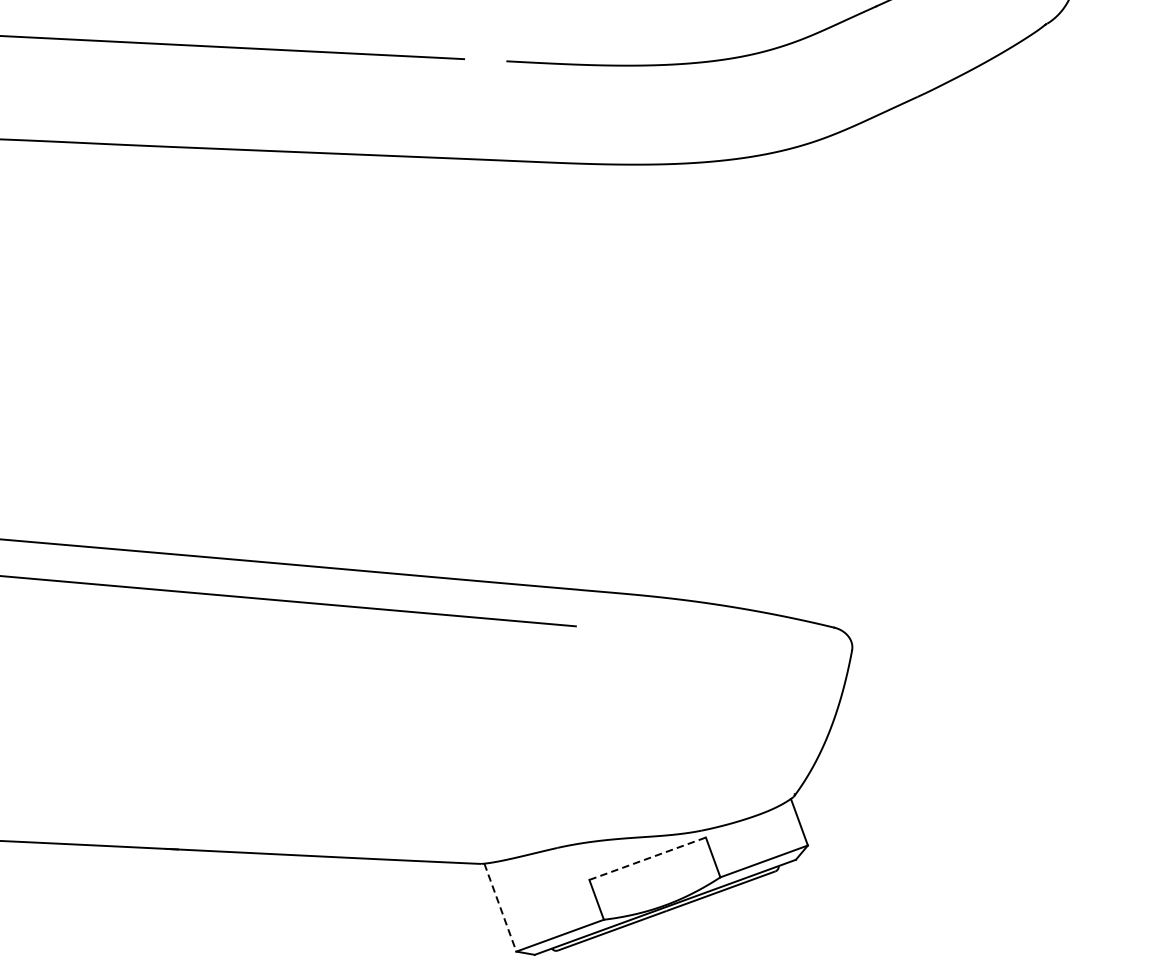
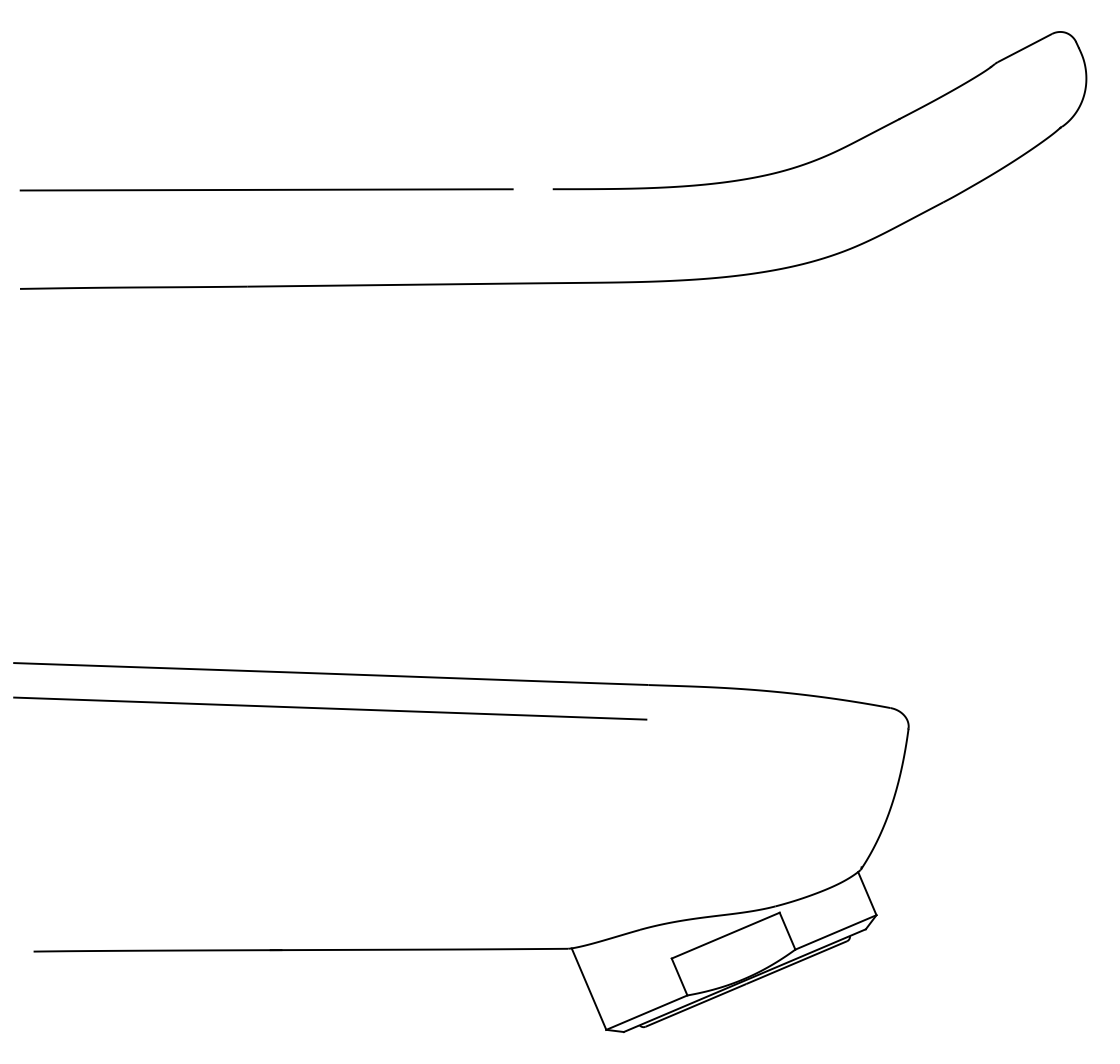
line: (647, 858) -> (725, 935), dashed -> solid
line: (500, 908) -> (589, 989), dashed -> solid

